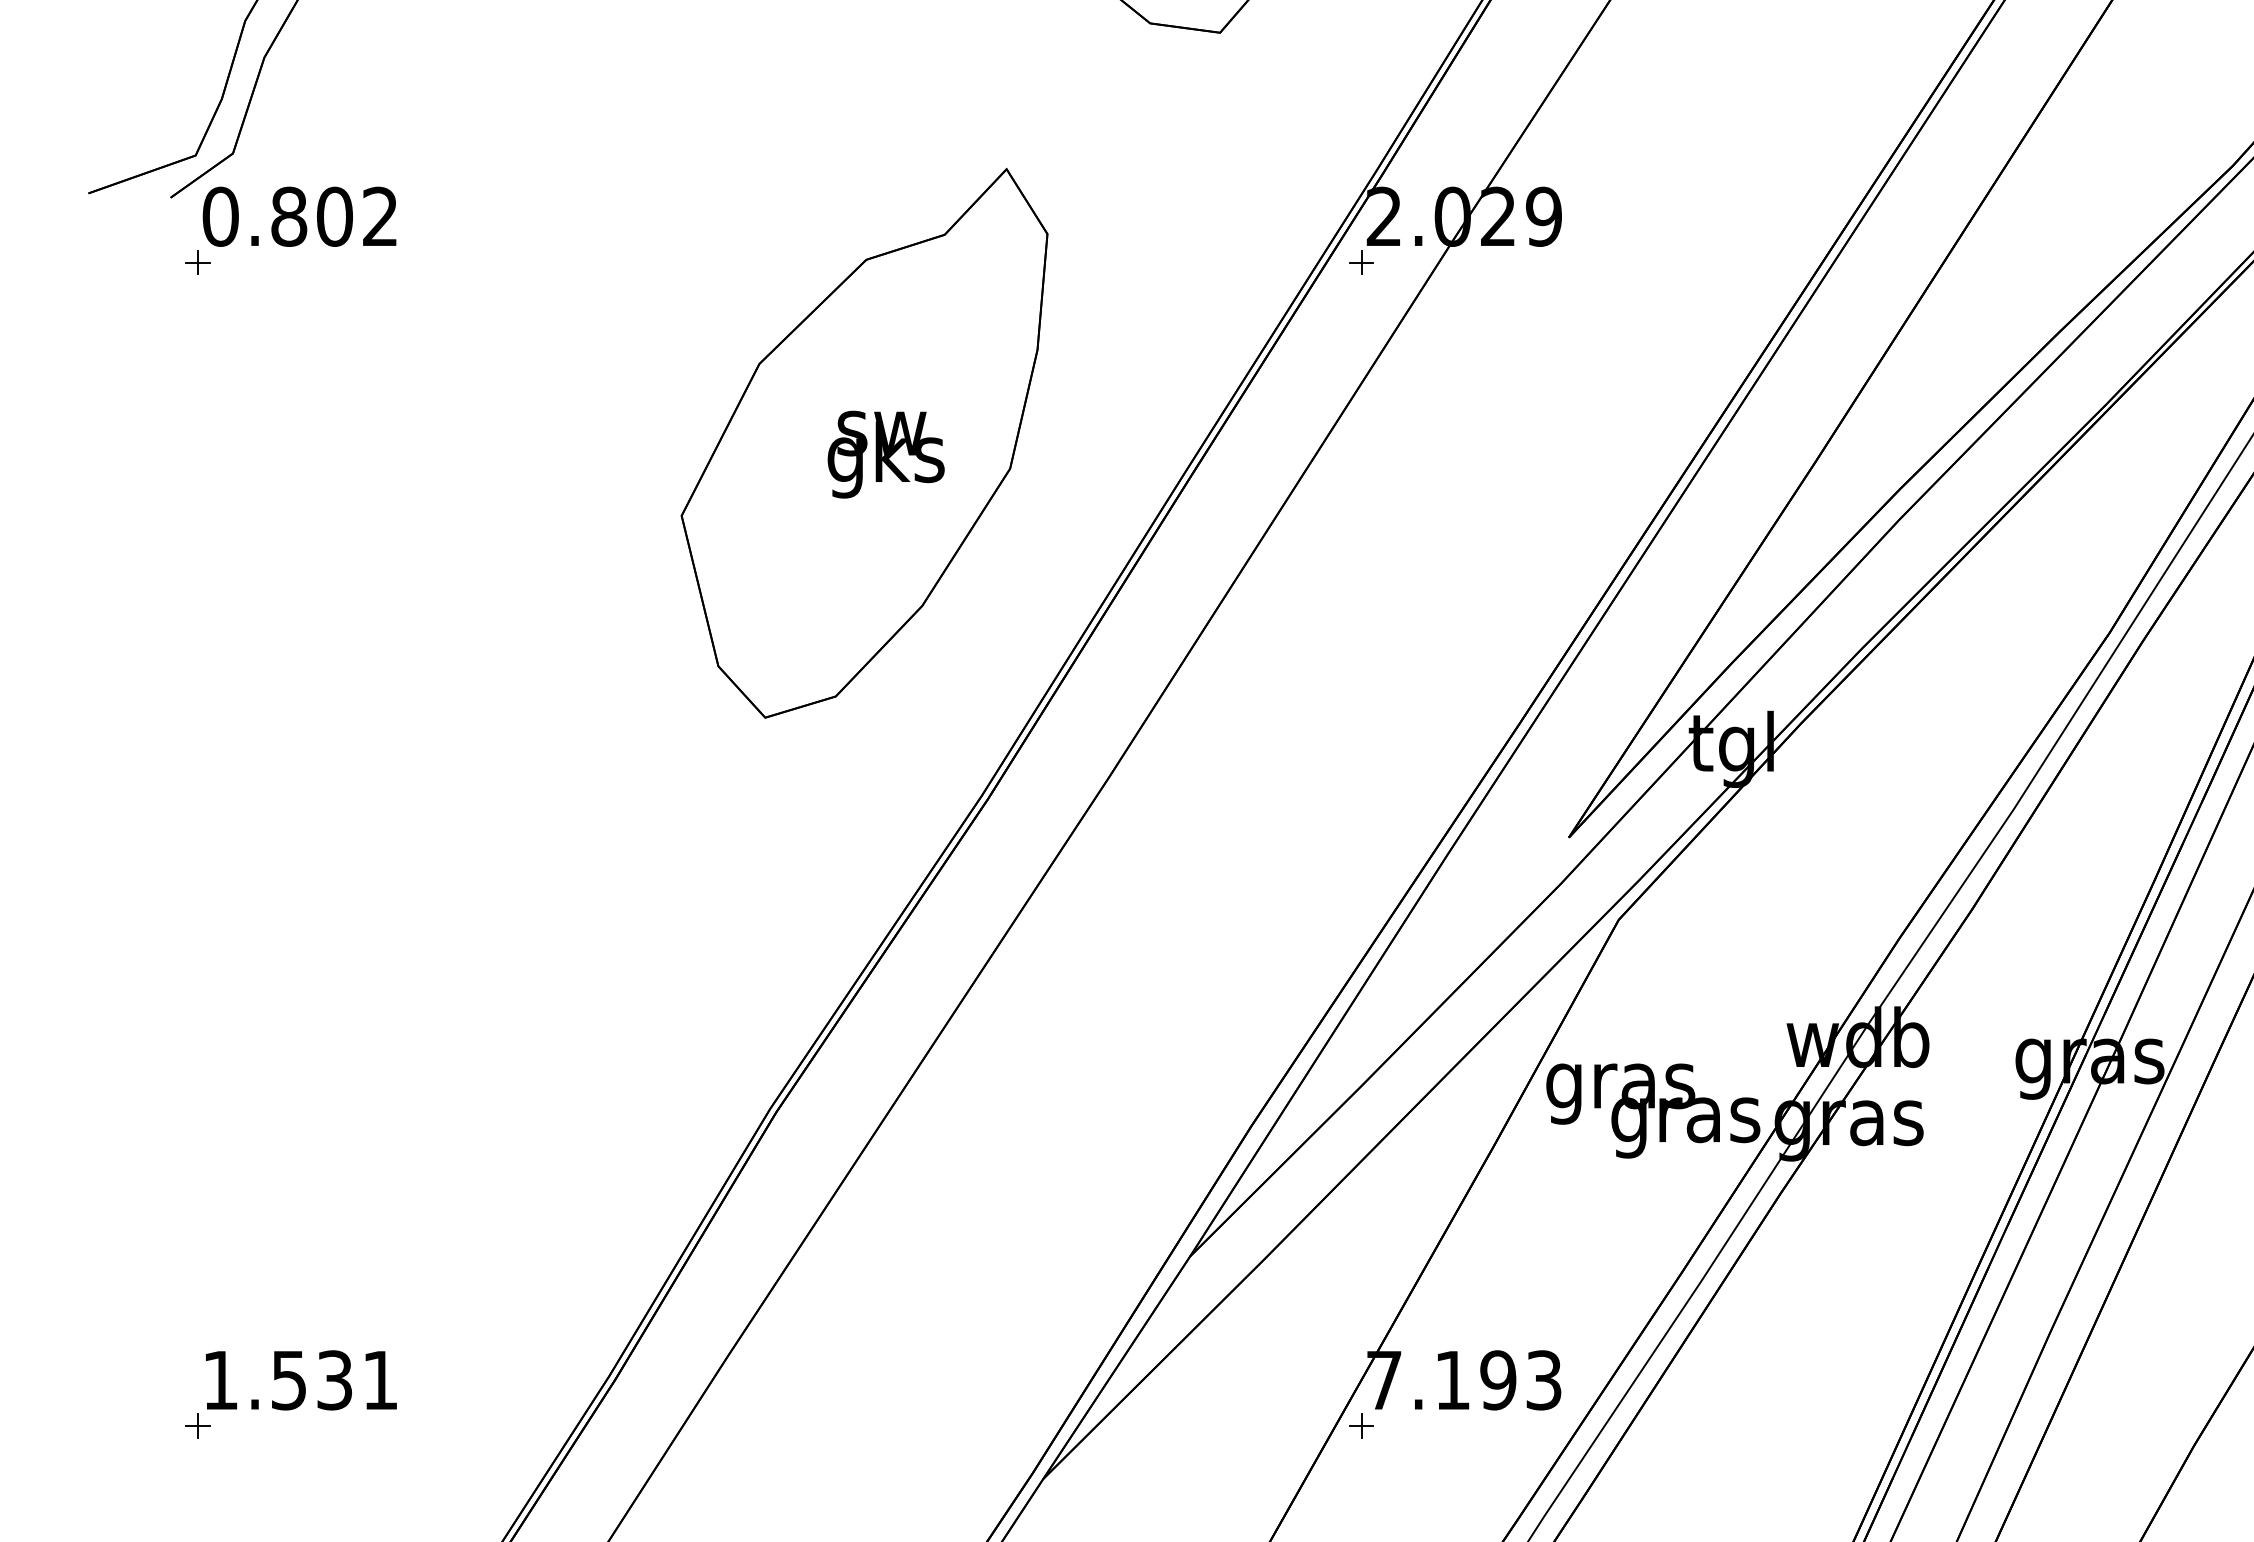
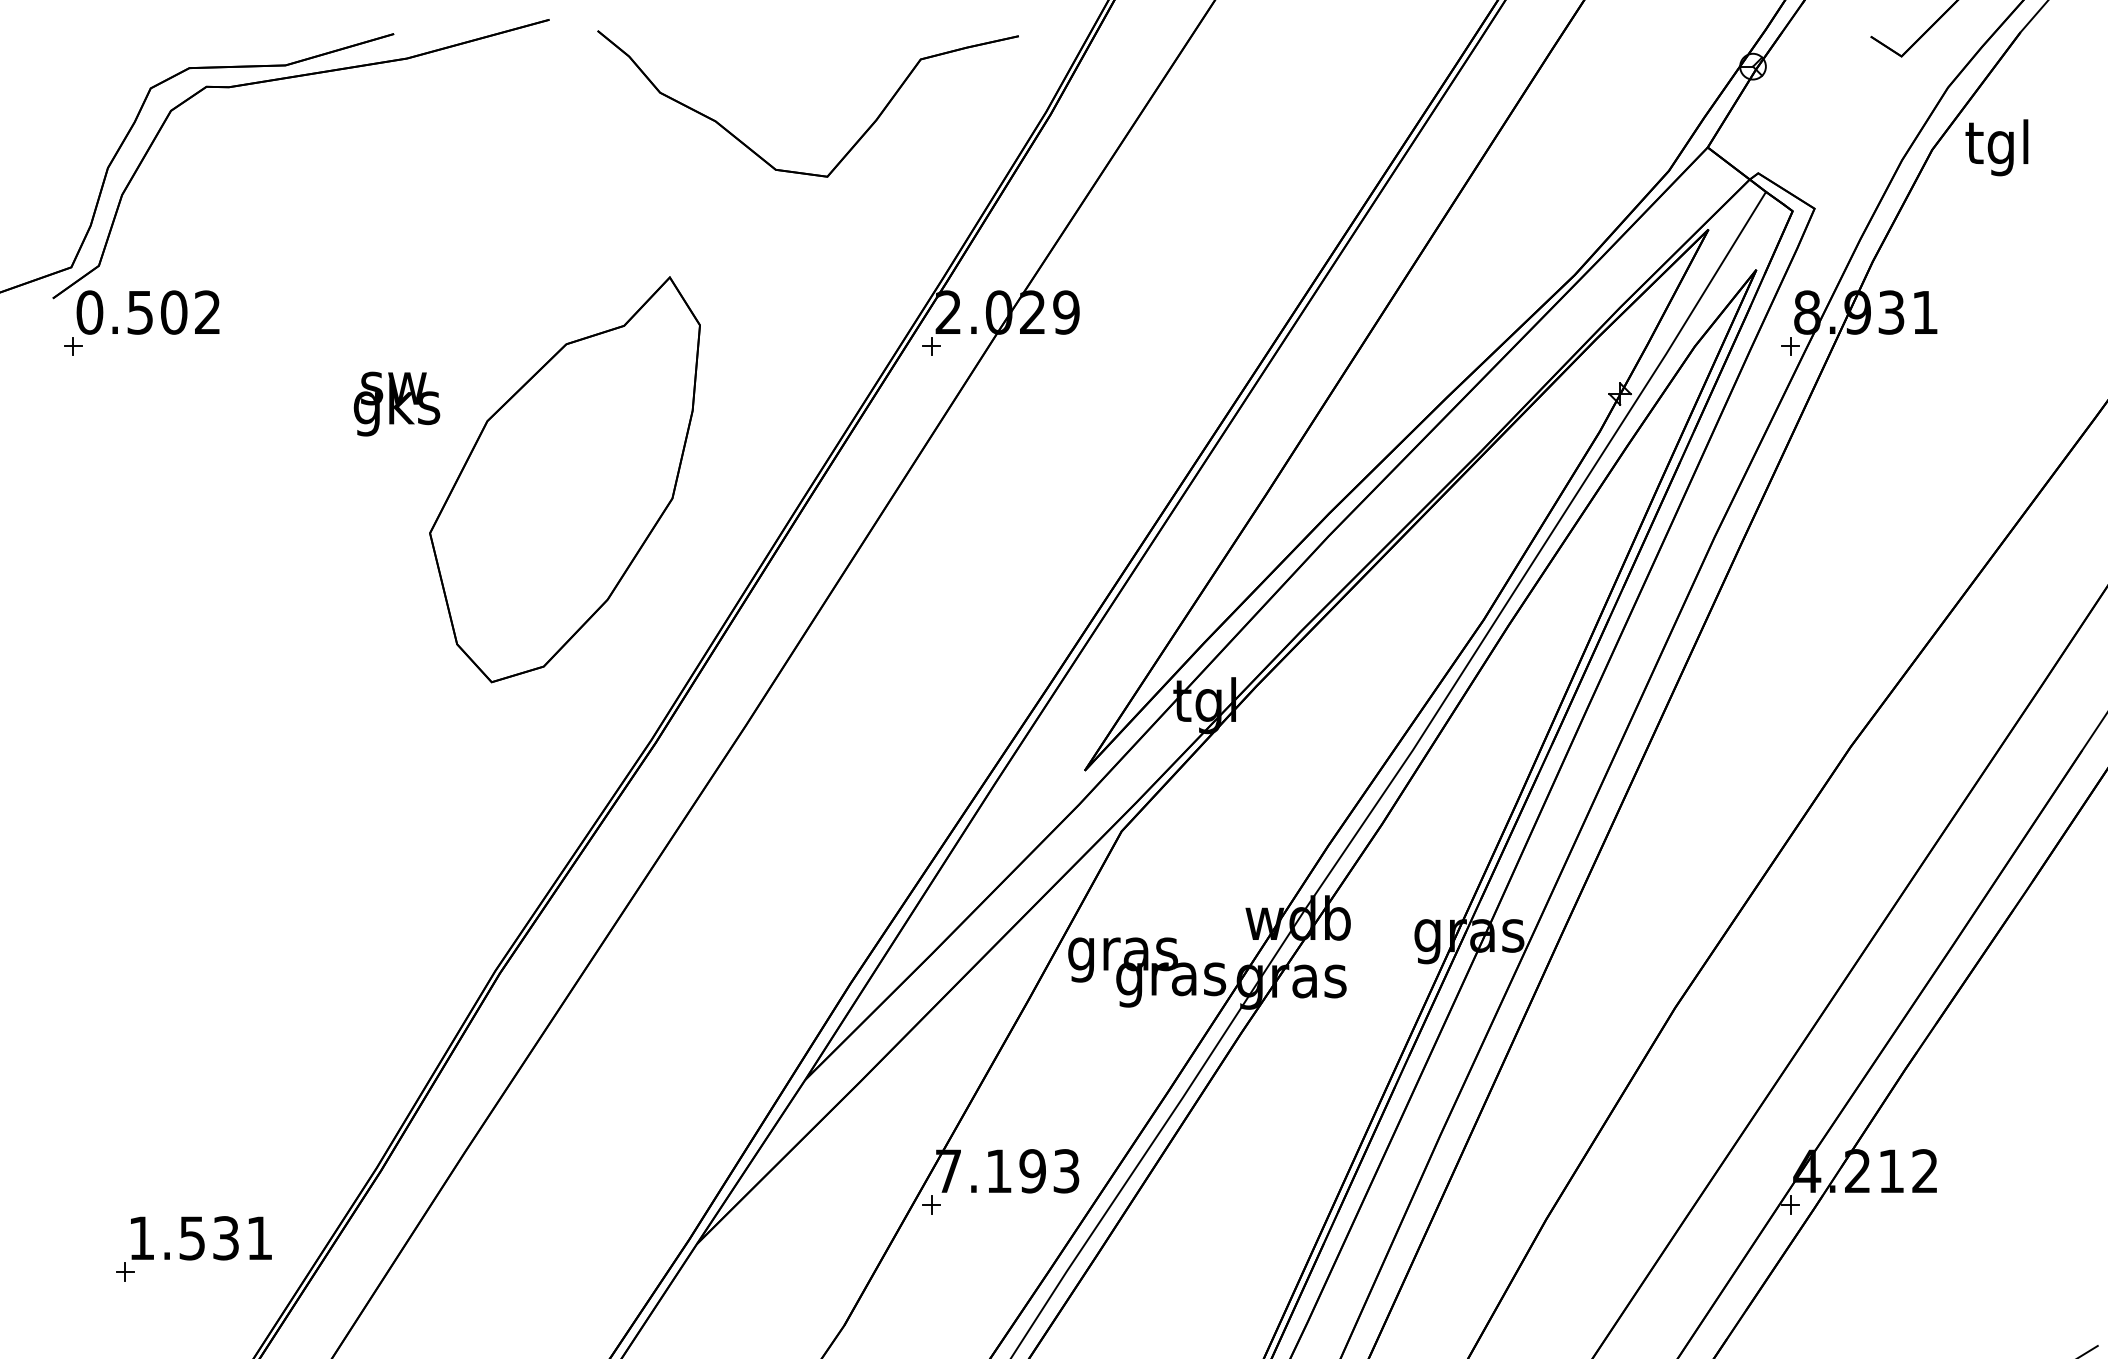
text: (289, 216) -> (140, 312), 0.802 -> 0.502
text: (885, 453) -> (396, 403), moved
part: (290, 1394) -> (193, 1248), moved

